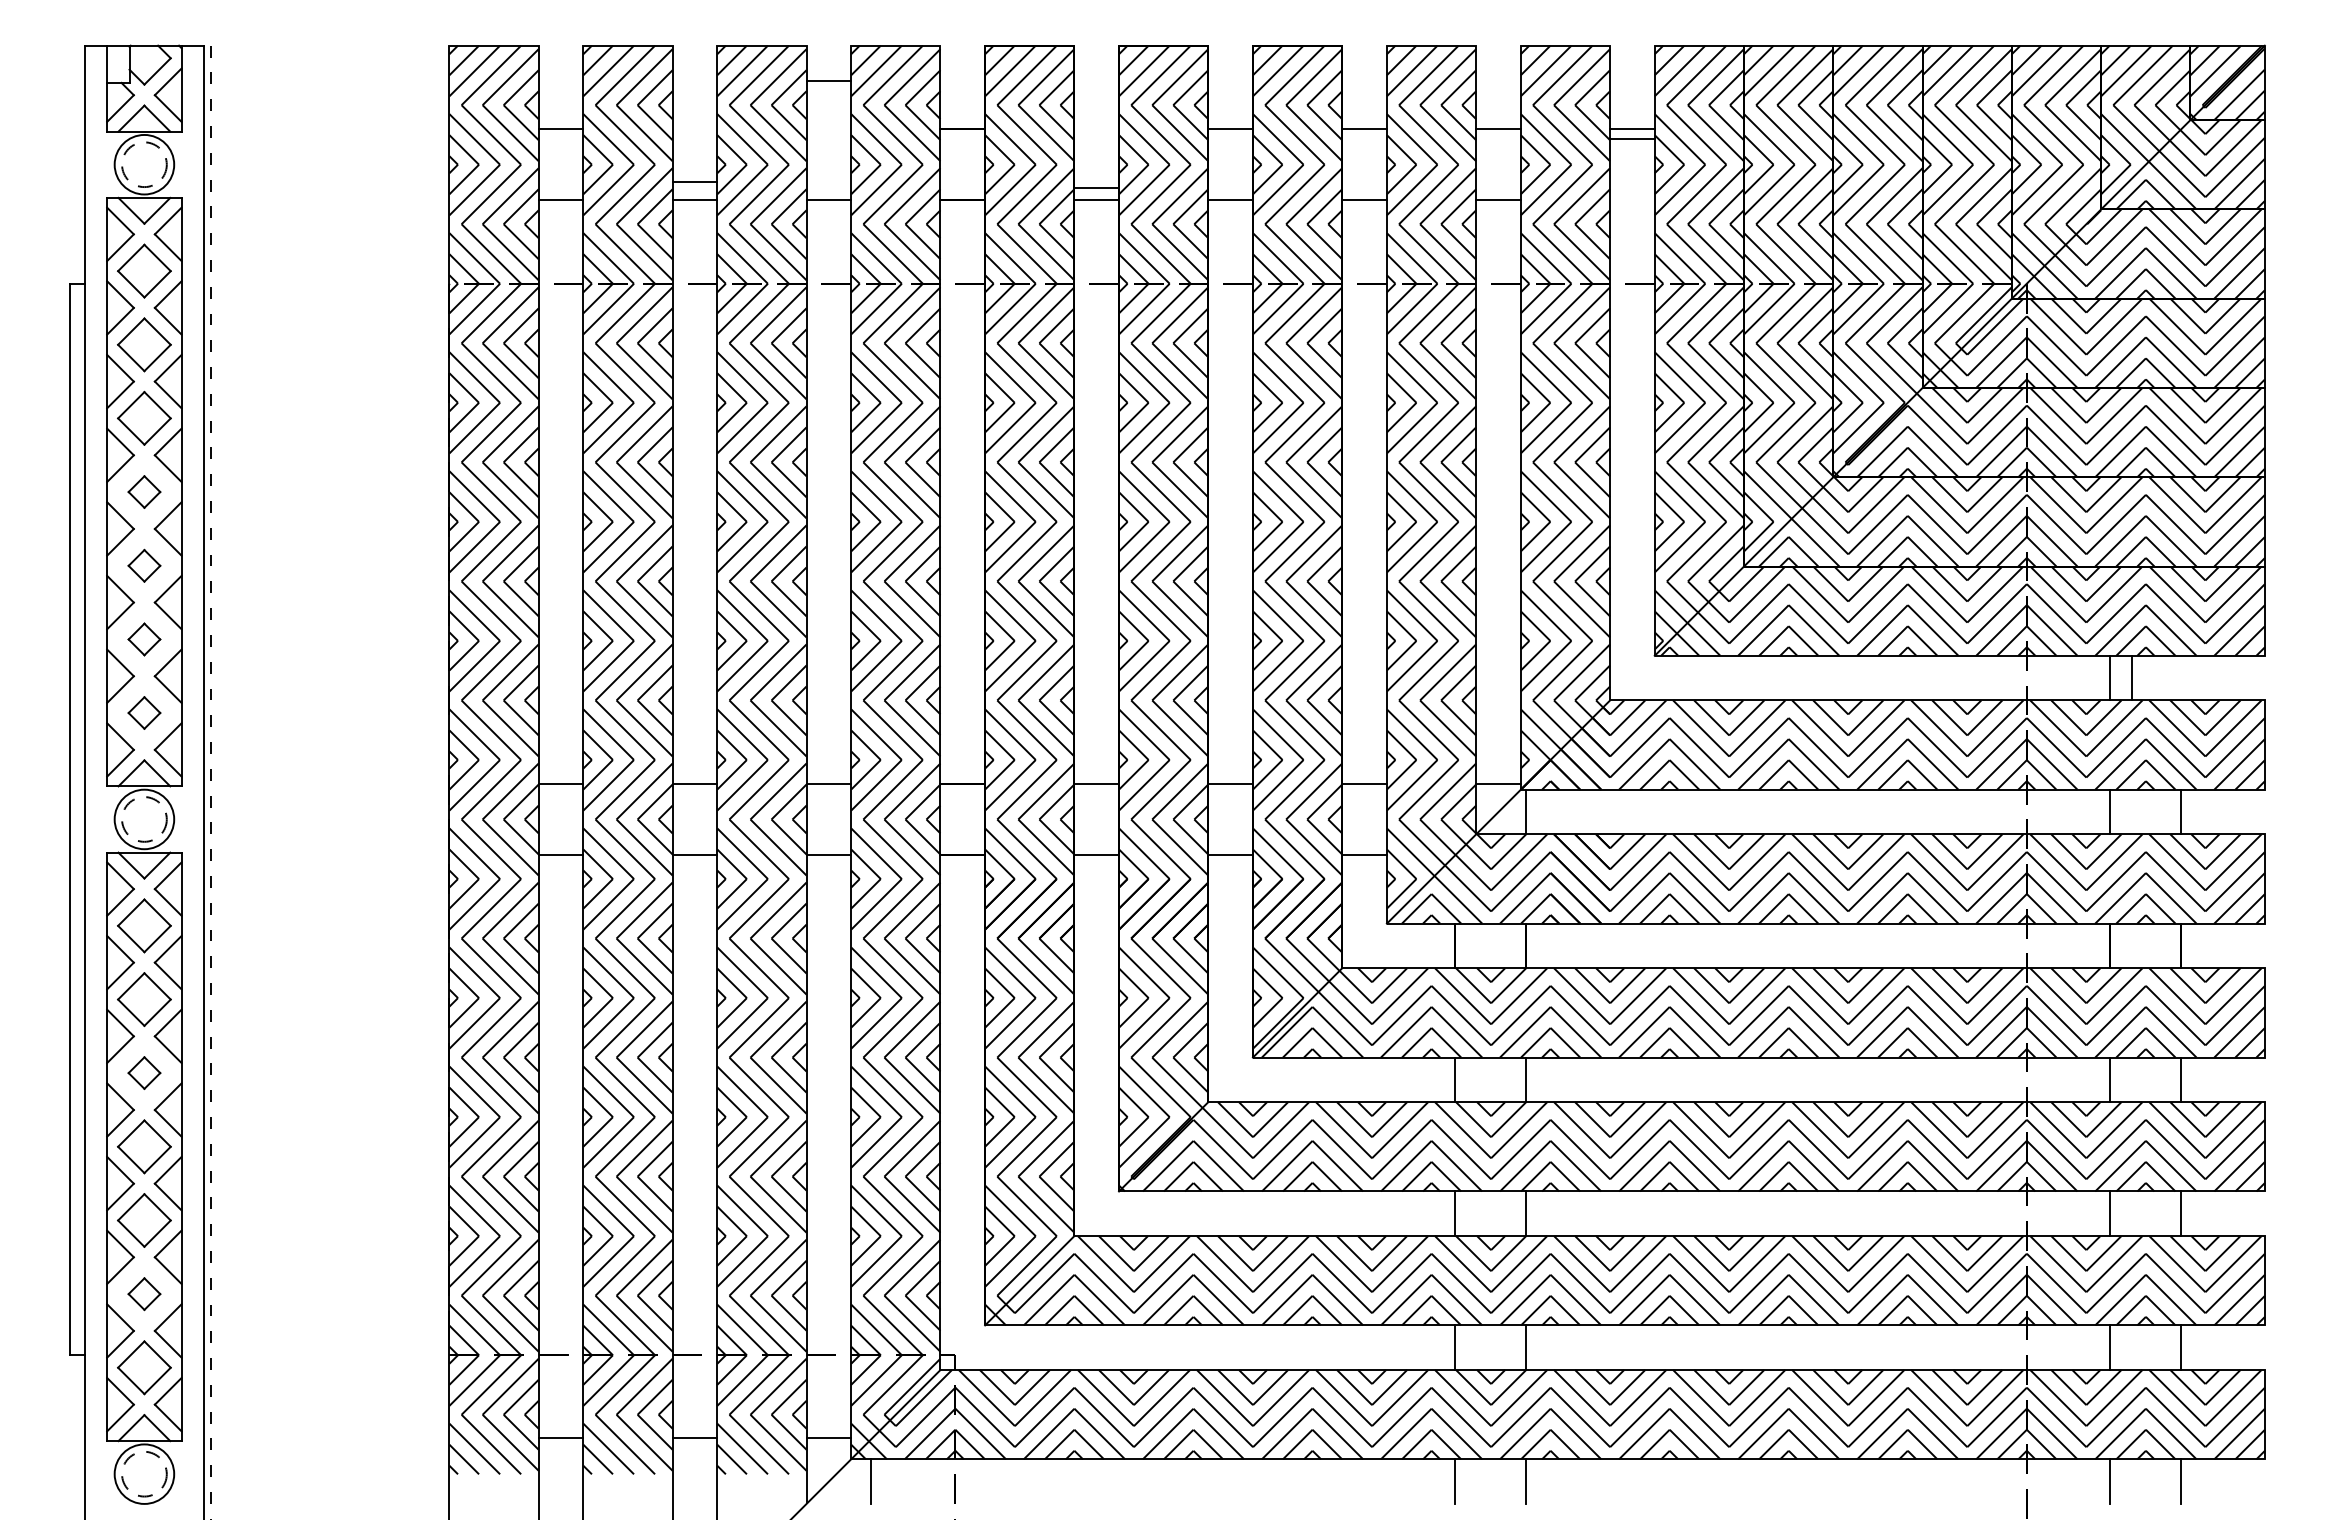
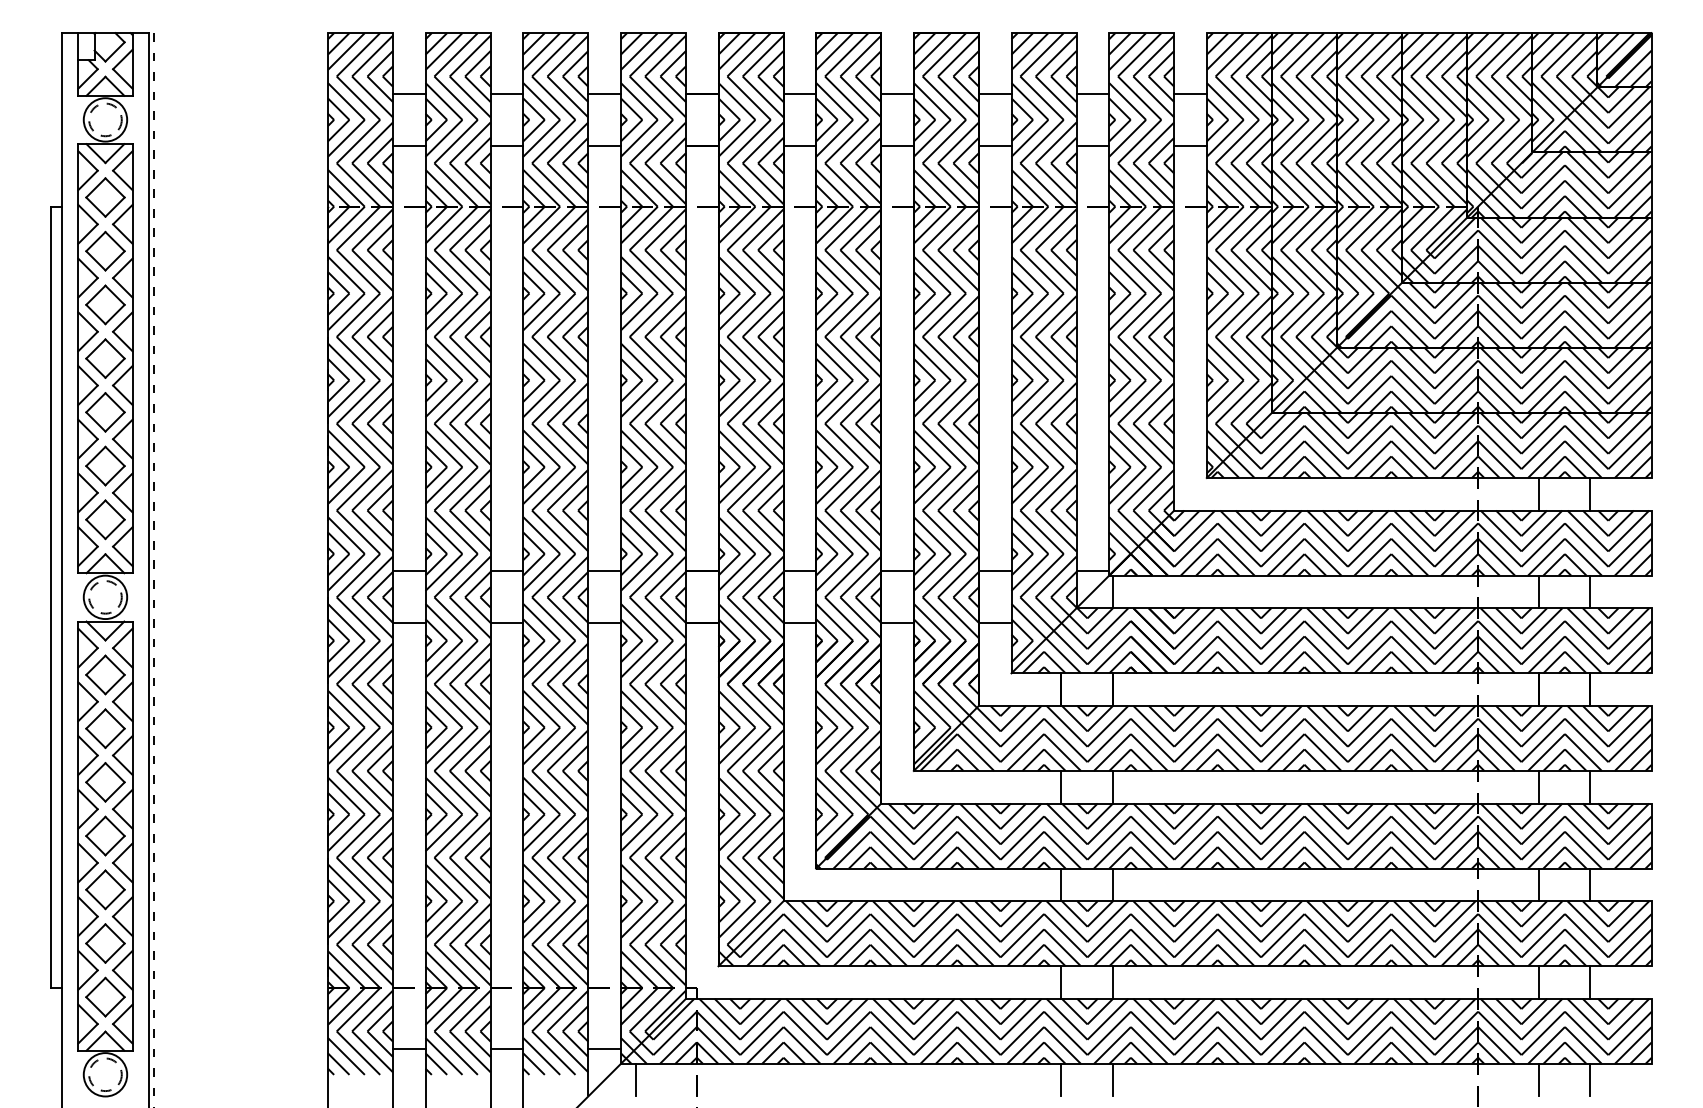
line: (828, 80) -> (604, 93), moved
line: (1632, 138) -> (1190, 145), moved
line: (694, 181) -> (506, 93), moved
line: (1096, 187) -> (799, 93), moved
part: (144, 491) -> (105, 358), size x1.67
part: (144, 565) -> (105, 412), size x1.67
part: (144, 639) -> (105, 466), size x1.67
line: (2131, 677) -> (1590, 493), moved
part: (144, 712) -> (105, 519), size x1.67
part: (144, 1072) -> (105, 781), size x1.67
part: (144, 1293) -> (105, 943), size x1.67

